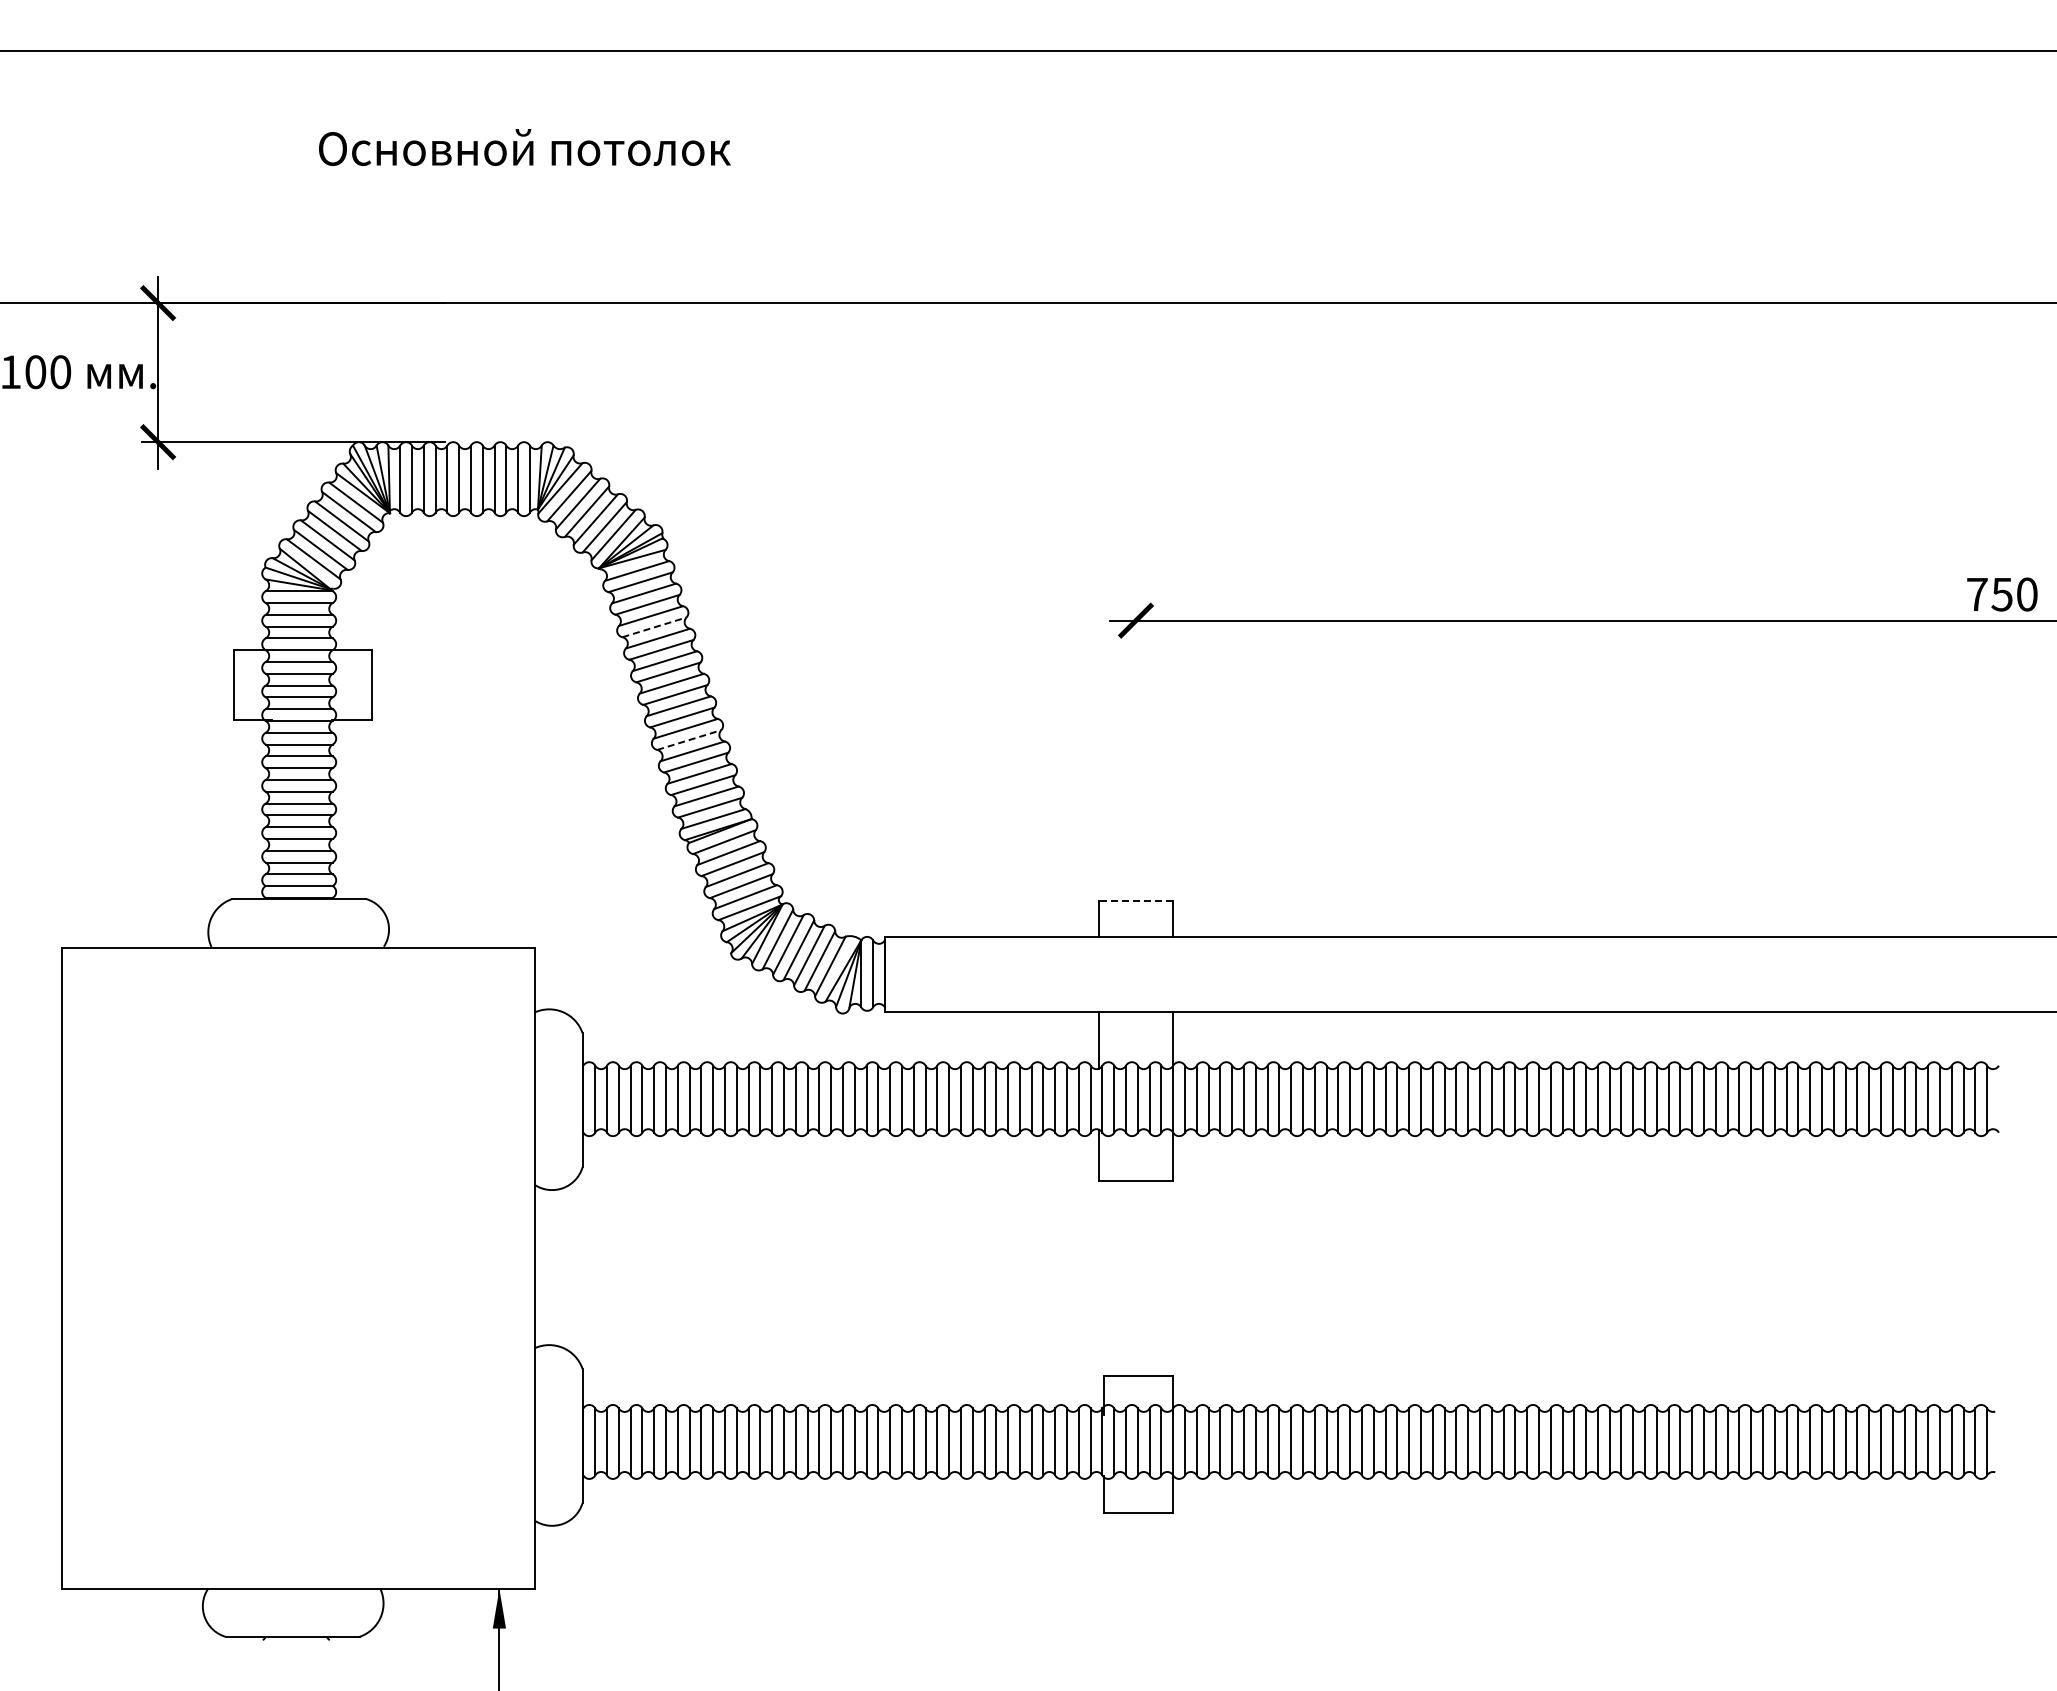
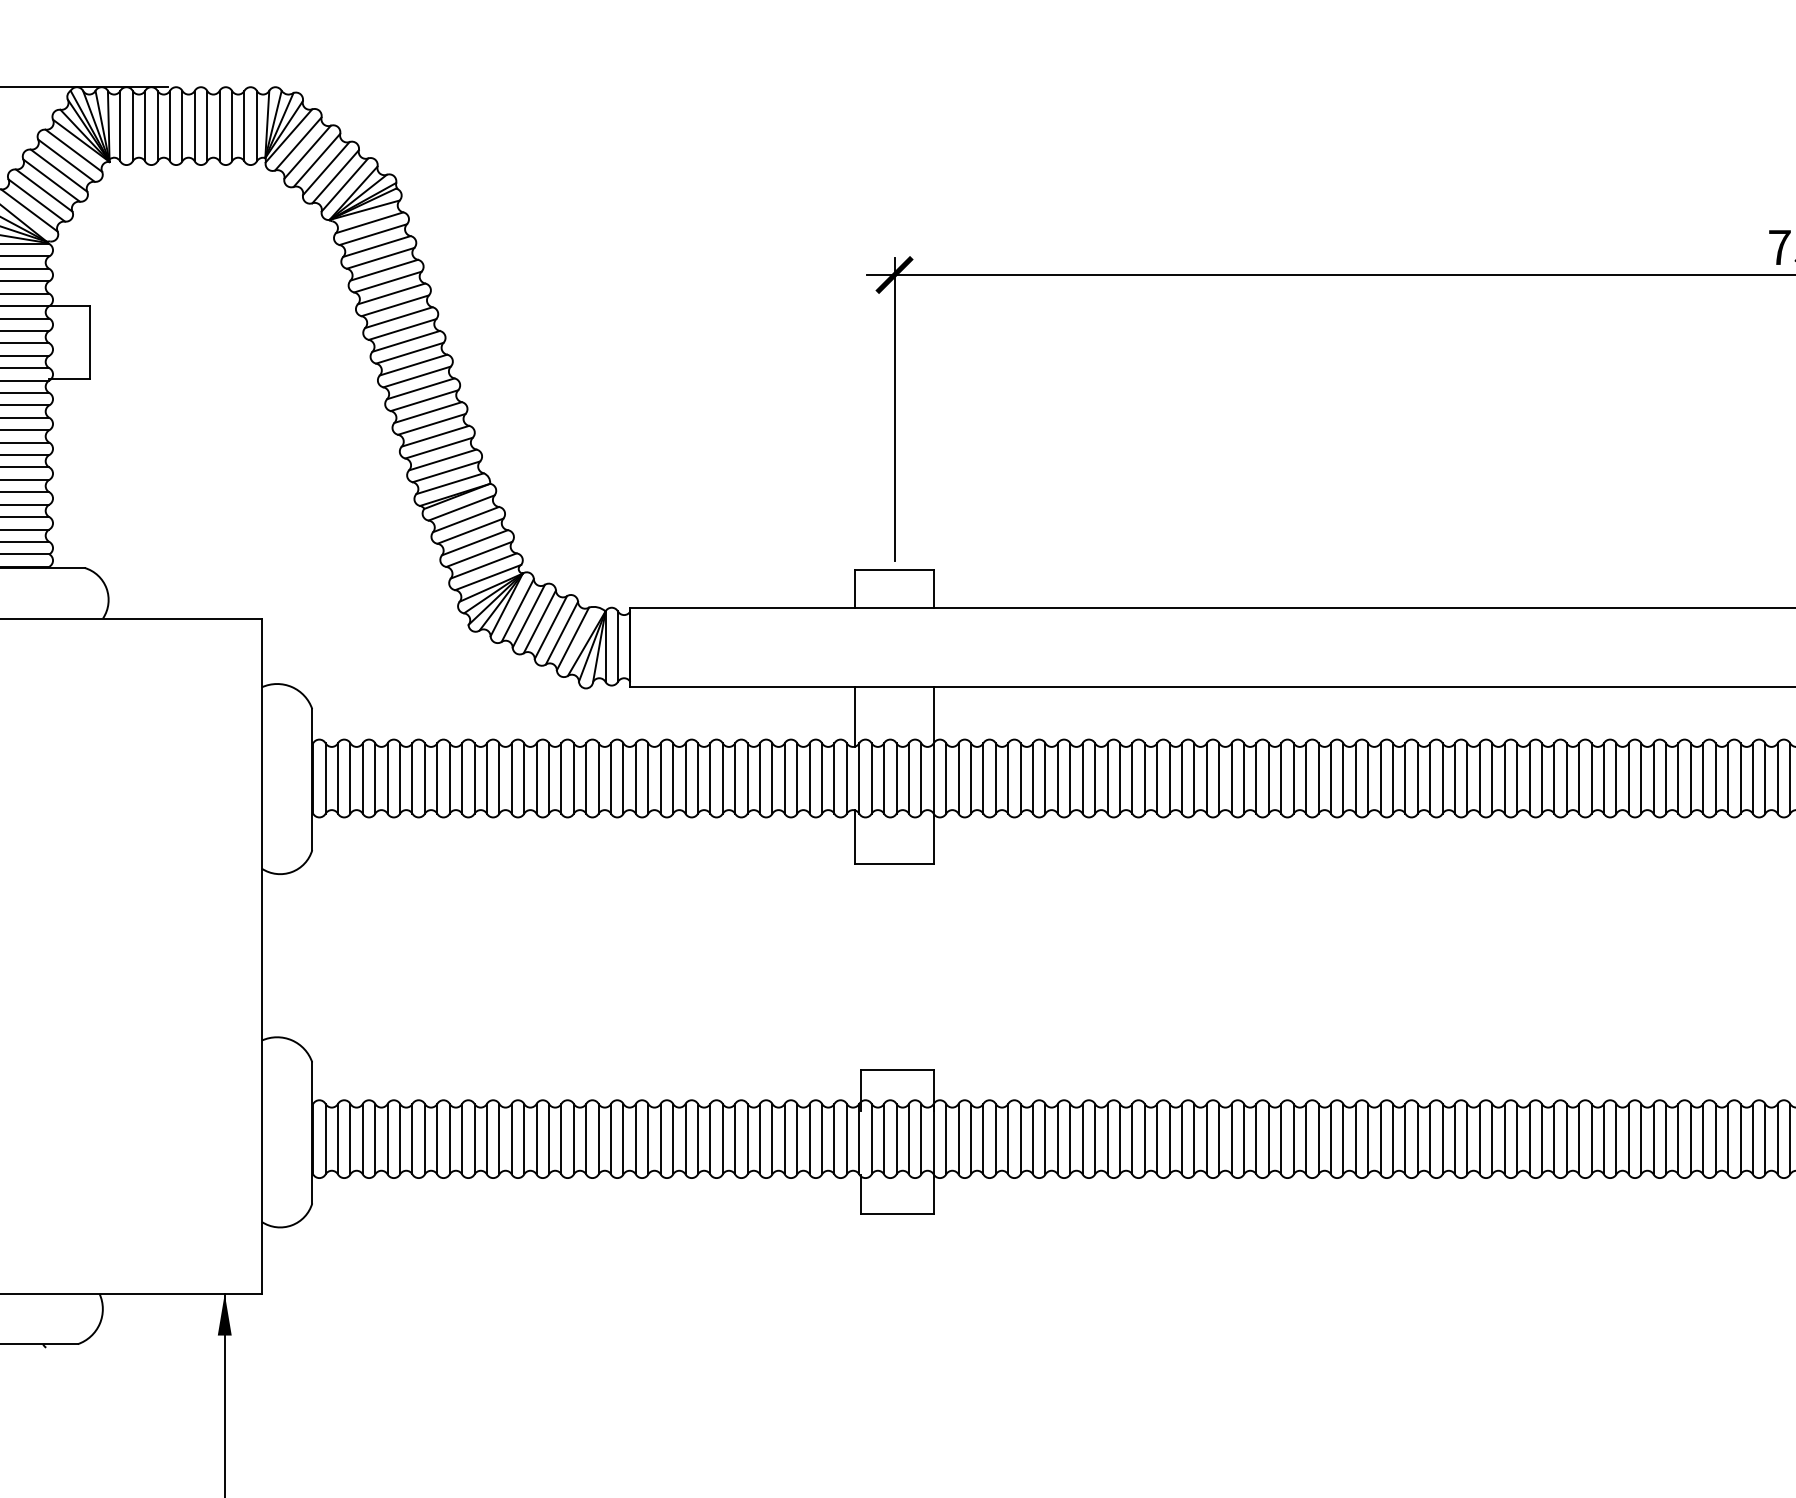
line: (654, 627) -> (387, 282), dashed -> solid
line: (689, 740) -> (424, 401), dashed -> solid
line: (1135, 748) -> (894, 409), added
line: (1135, 900) -> (894, 569), dashed -> solid

